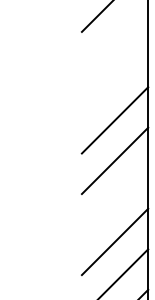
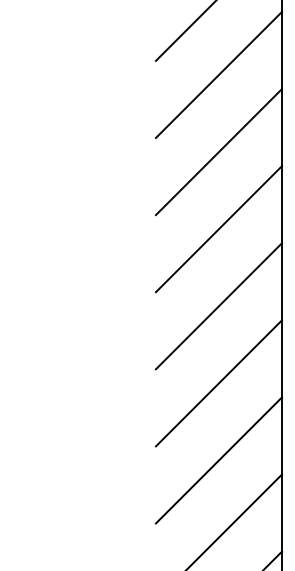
line: (114, 39) -> (217, 75), added
line: (114, 79) -> (217, 151), added
line: (114, 201) -> (217, 383), added

